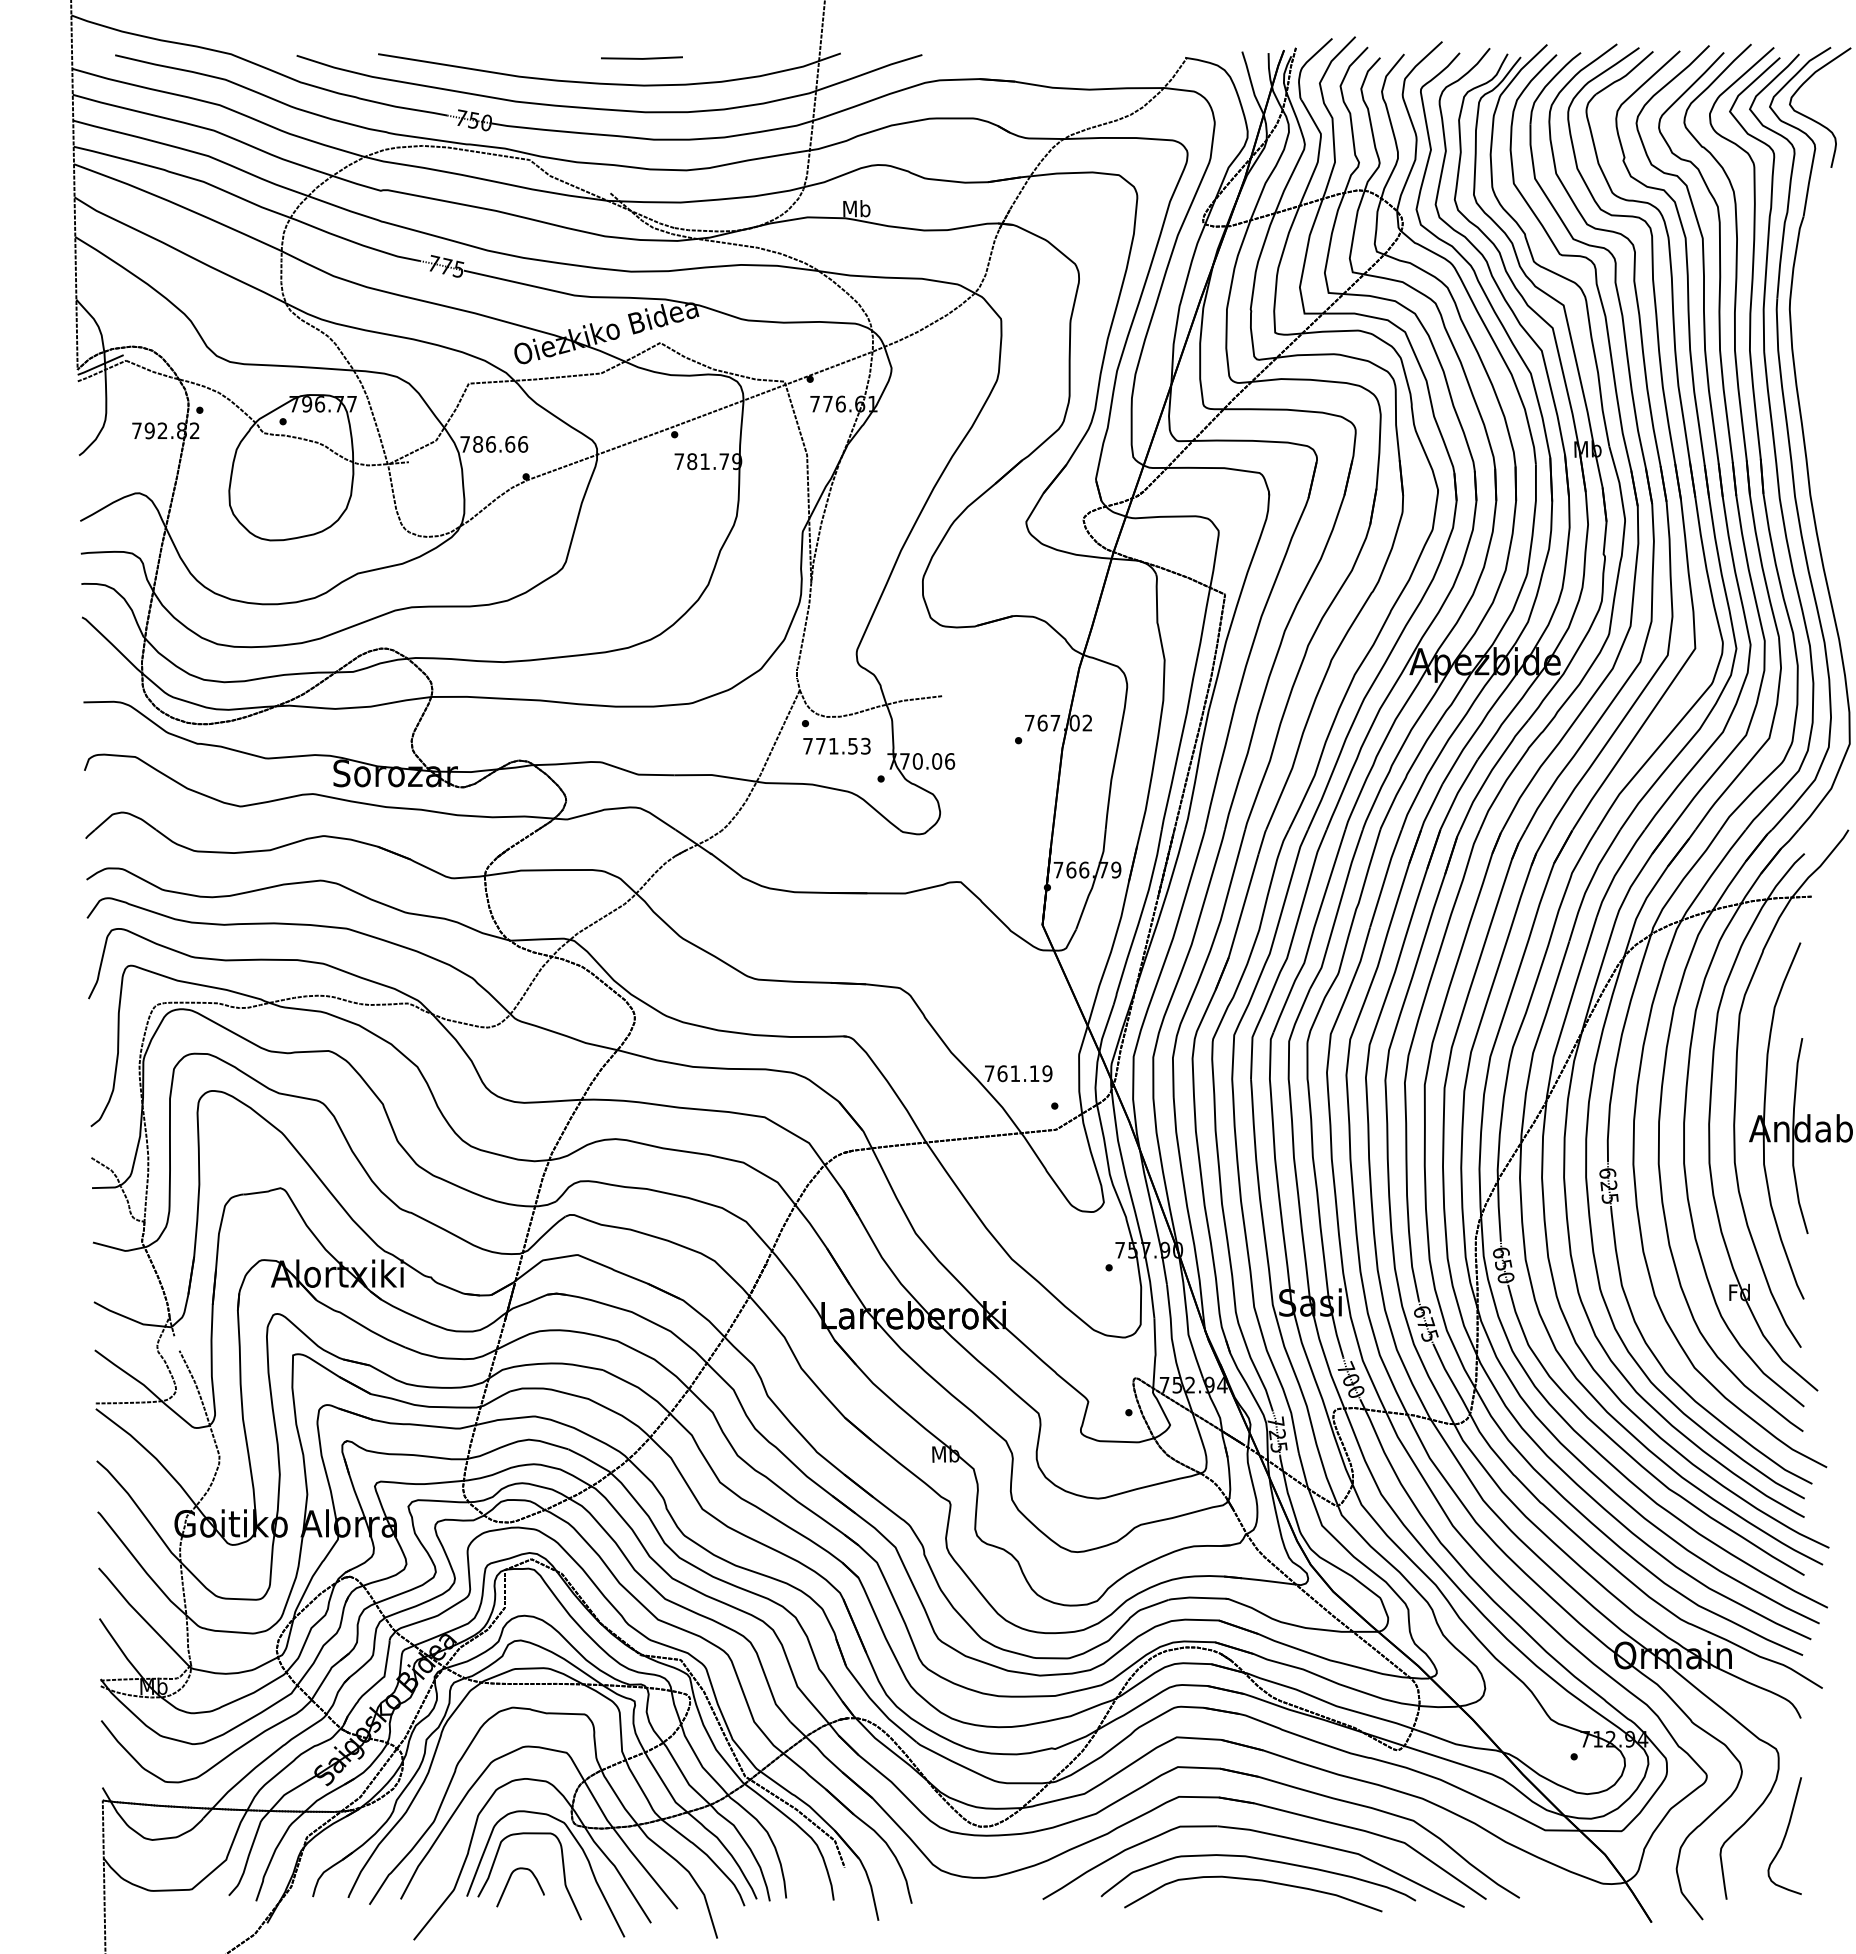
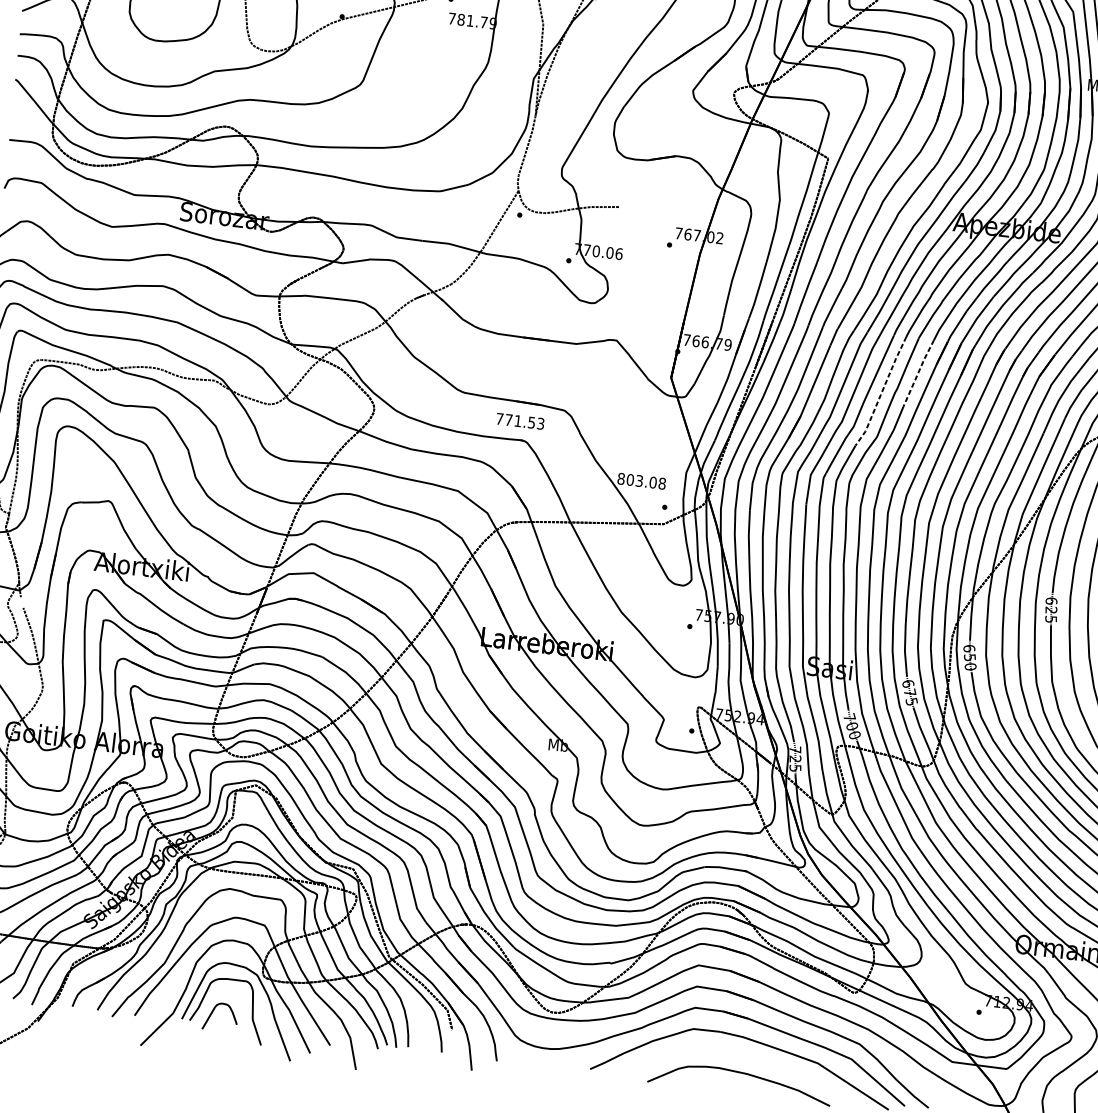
text: (836, 745) -> (520, 420), moved
line: (1385, 878) -> (918, 373), solid -> dashed
line: (1338, 910) -> (882, 392), solid -> dashed
text: (1018, 1073) -> (641, 481), 761.19 -> 803.08
curve: (1262, 1860) -> (749, 1059), removed

